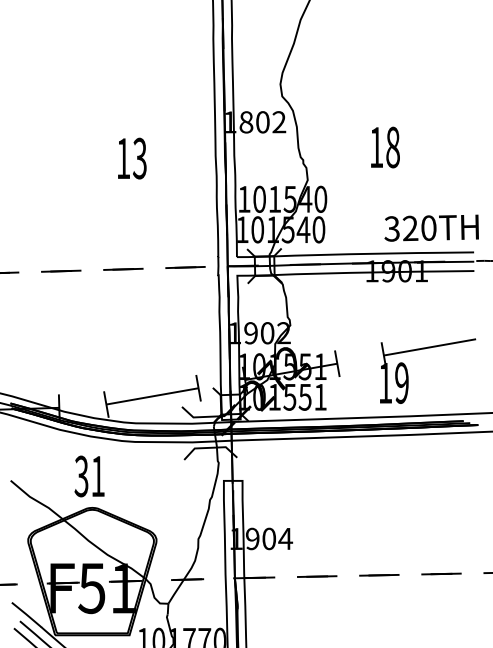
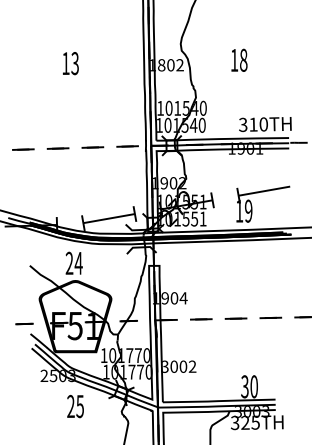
text: (385, 145) -> (239, 59), moved
text: (131, 158) -> (70, 63), moved
text: (410, 228) -> (253, 124), 320TH -> 310TH
text: (88, 476) -> (73, 263), 31 -> 24

